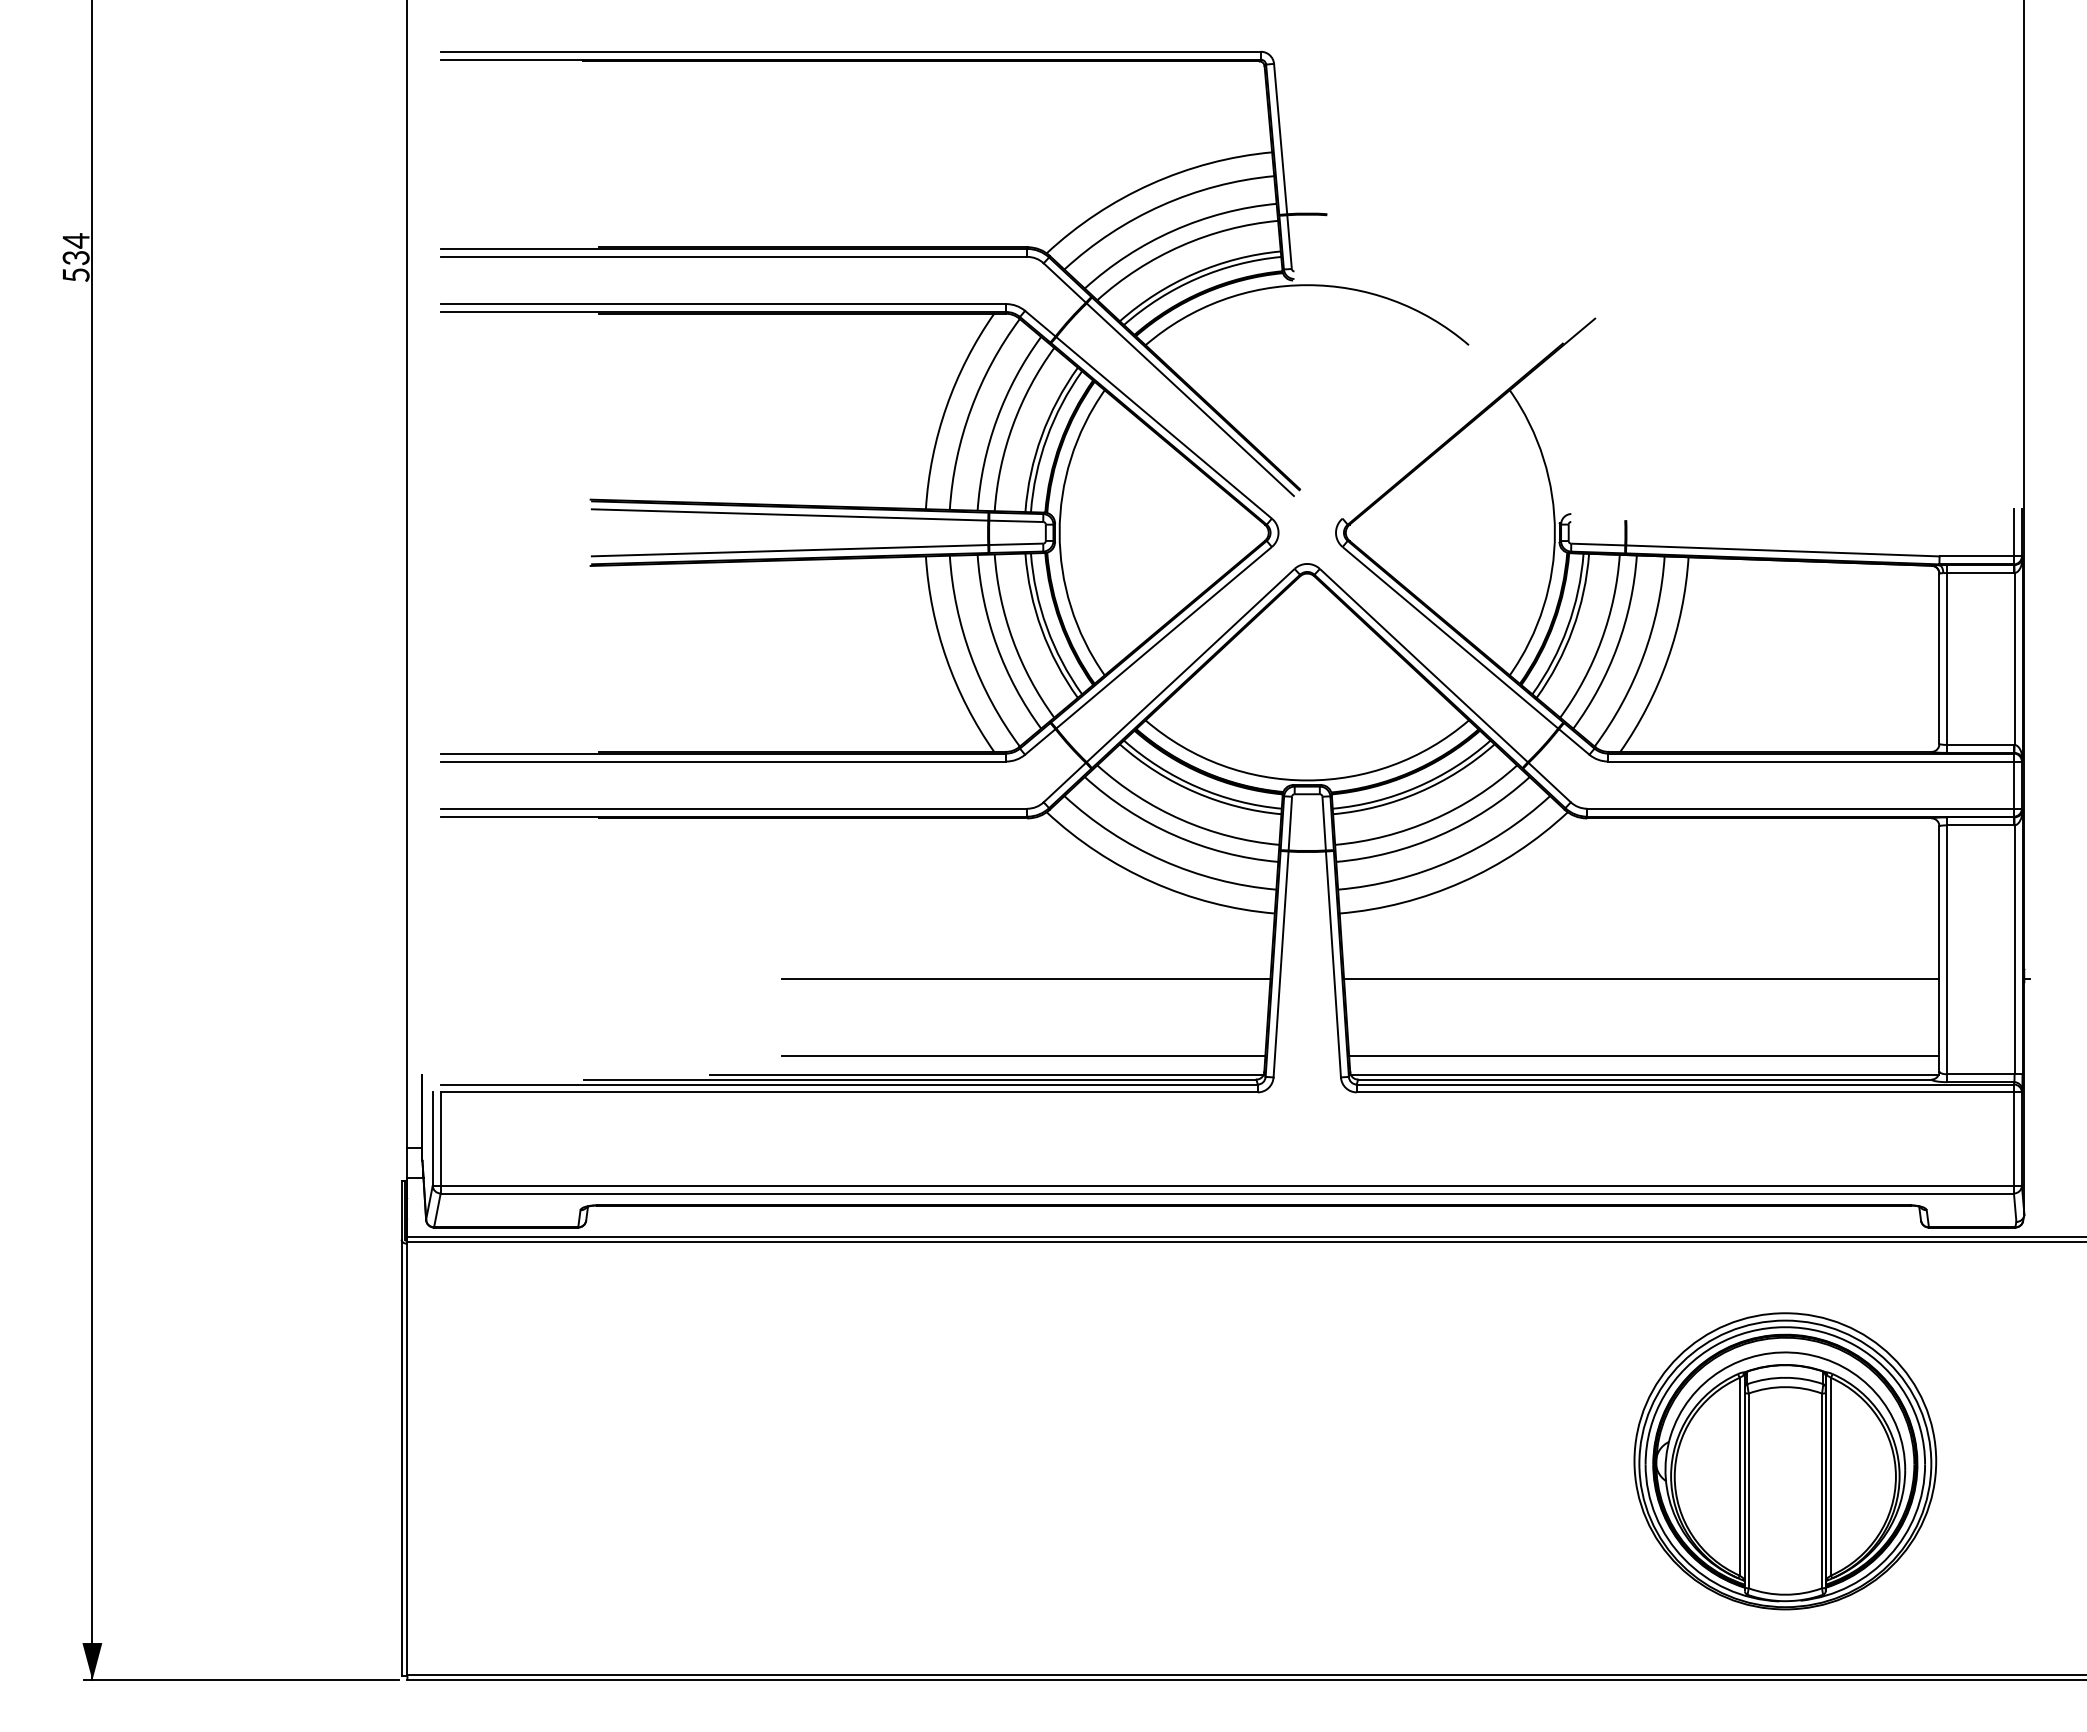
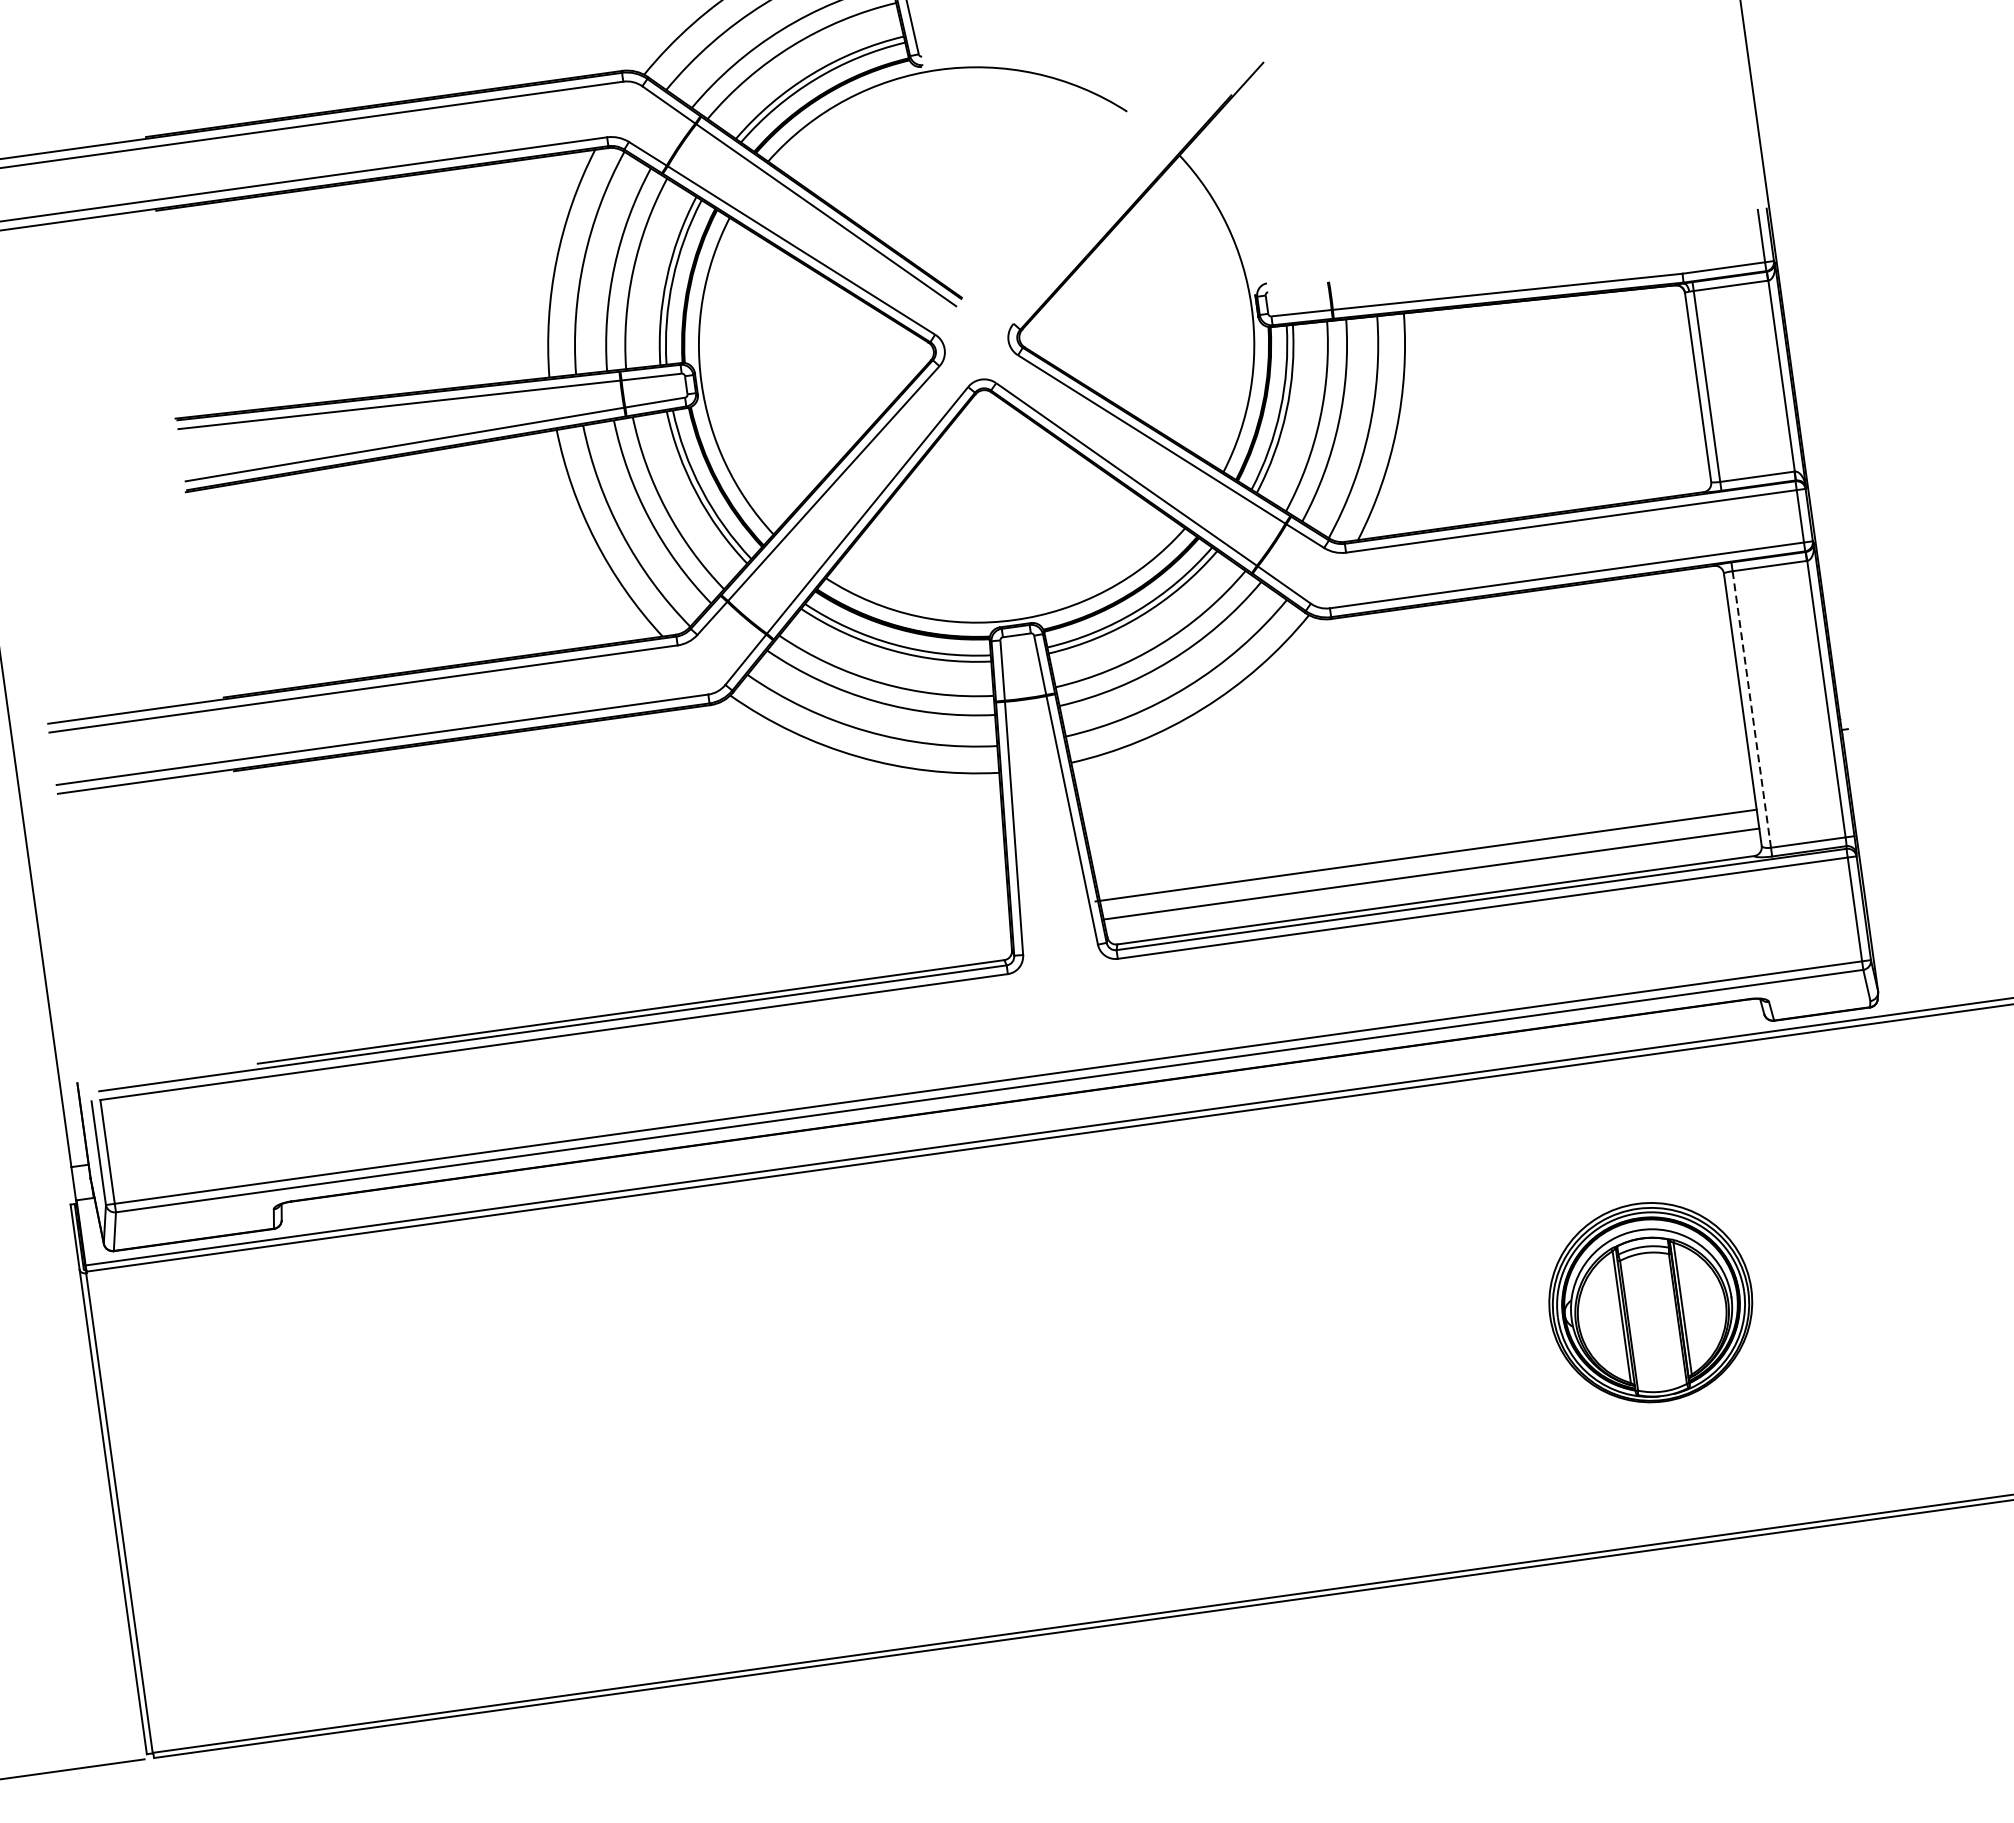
line: (1947, 950) -> (1752, 710), solid -> dashed
line: (1026, 978) -> (733, 883), removed
line: (1641, 978) -> (1425, 855), moved
line: (1023, 1055) -> (741, 969), removed
line: (986, 1074) -> (703, 996), removed
line: (1644, 1074) -> (1434, 894), removed
part: (1785, 1461) -> (1650, 1302), size x0.6

